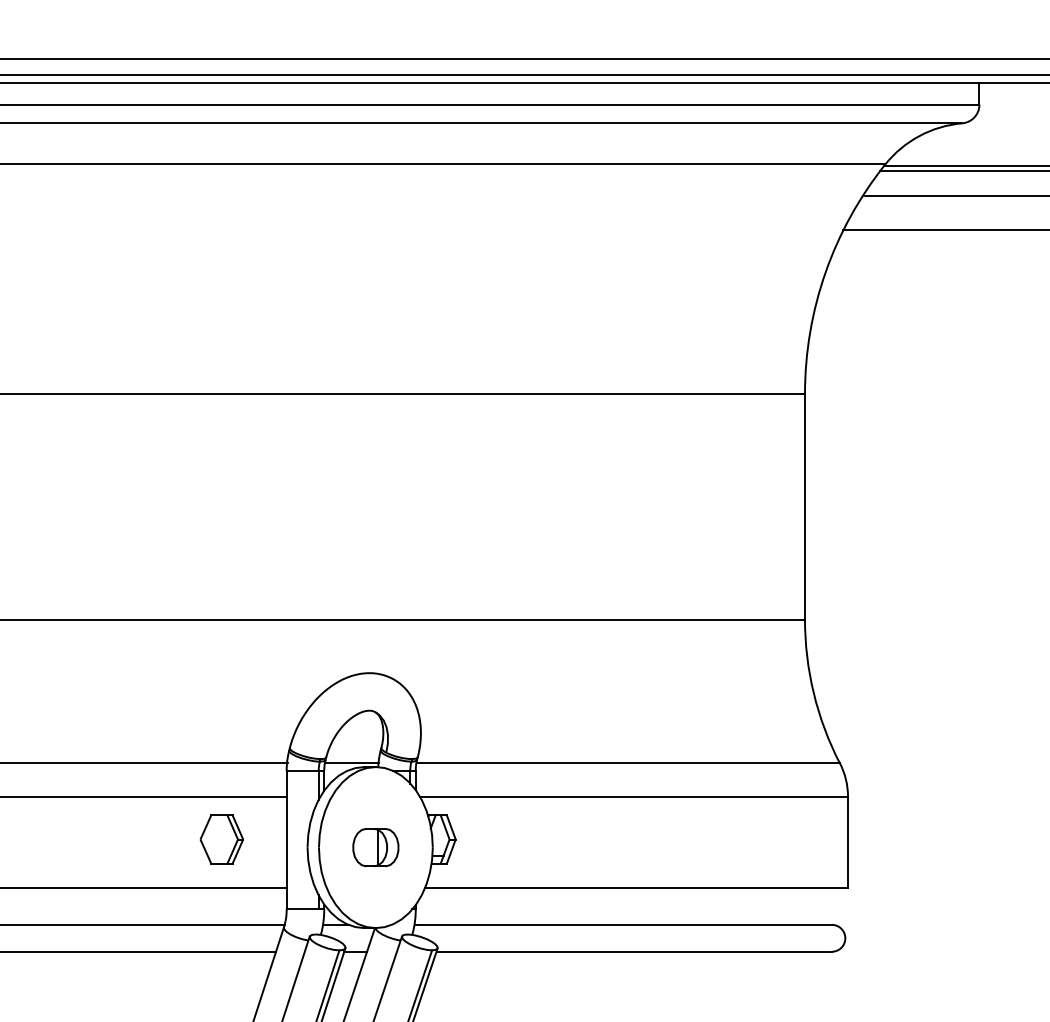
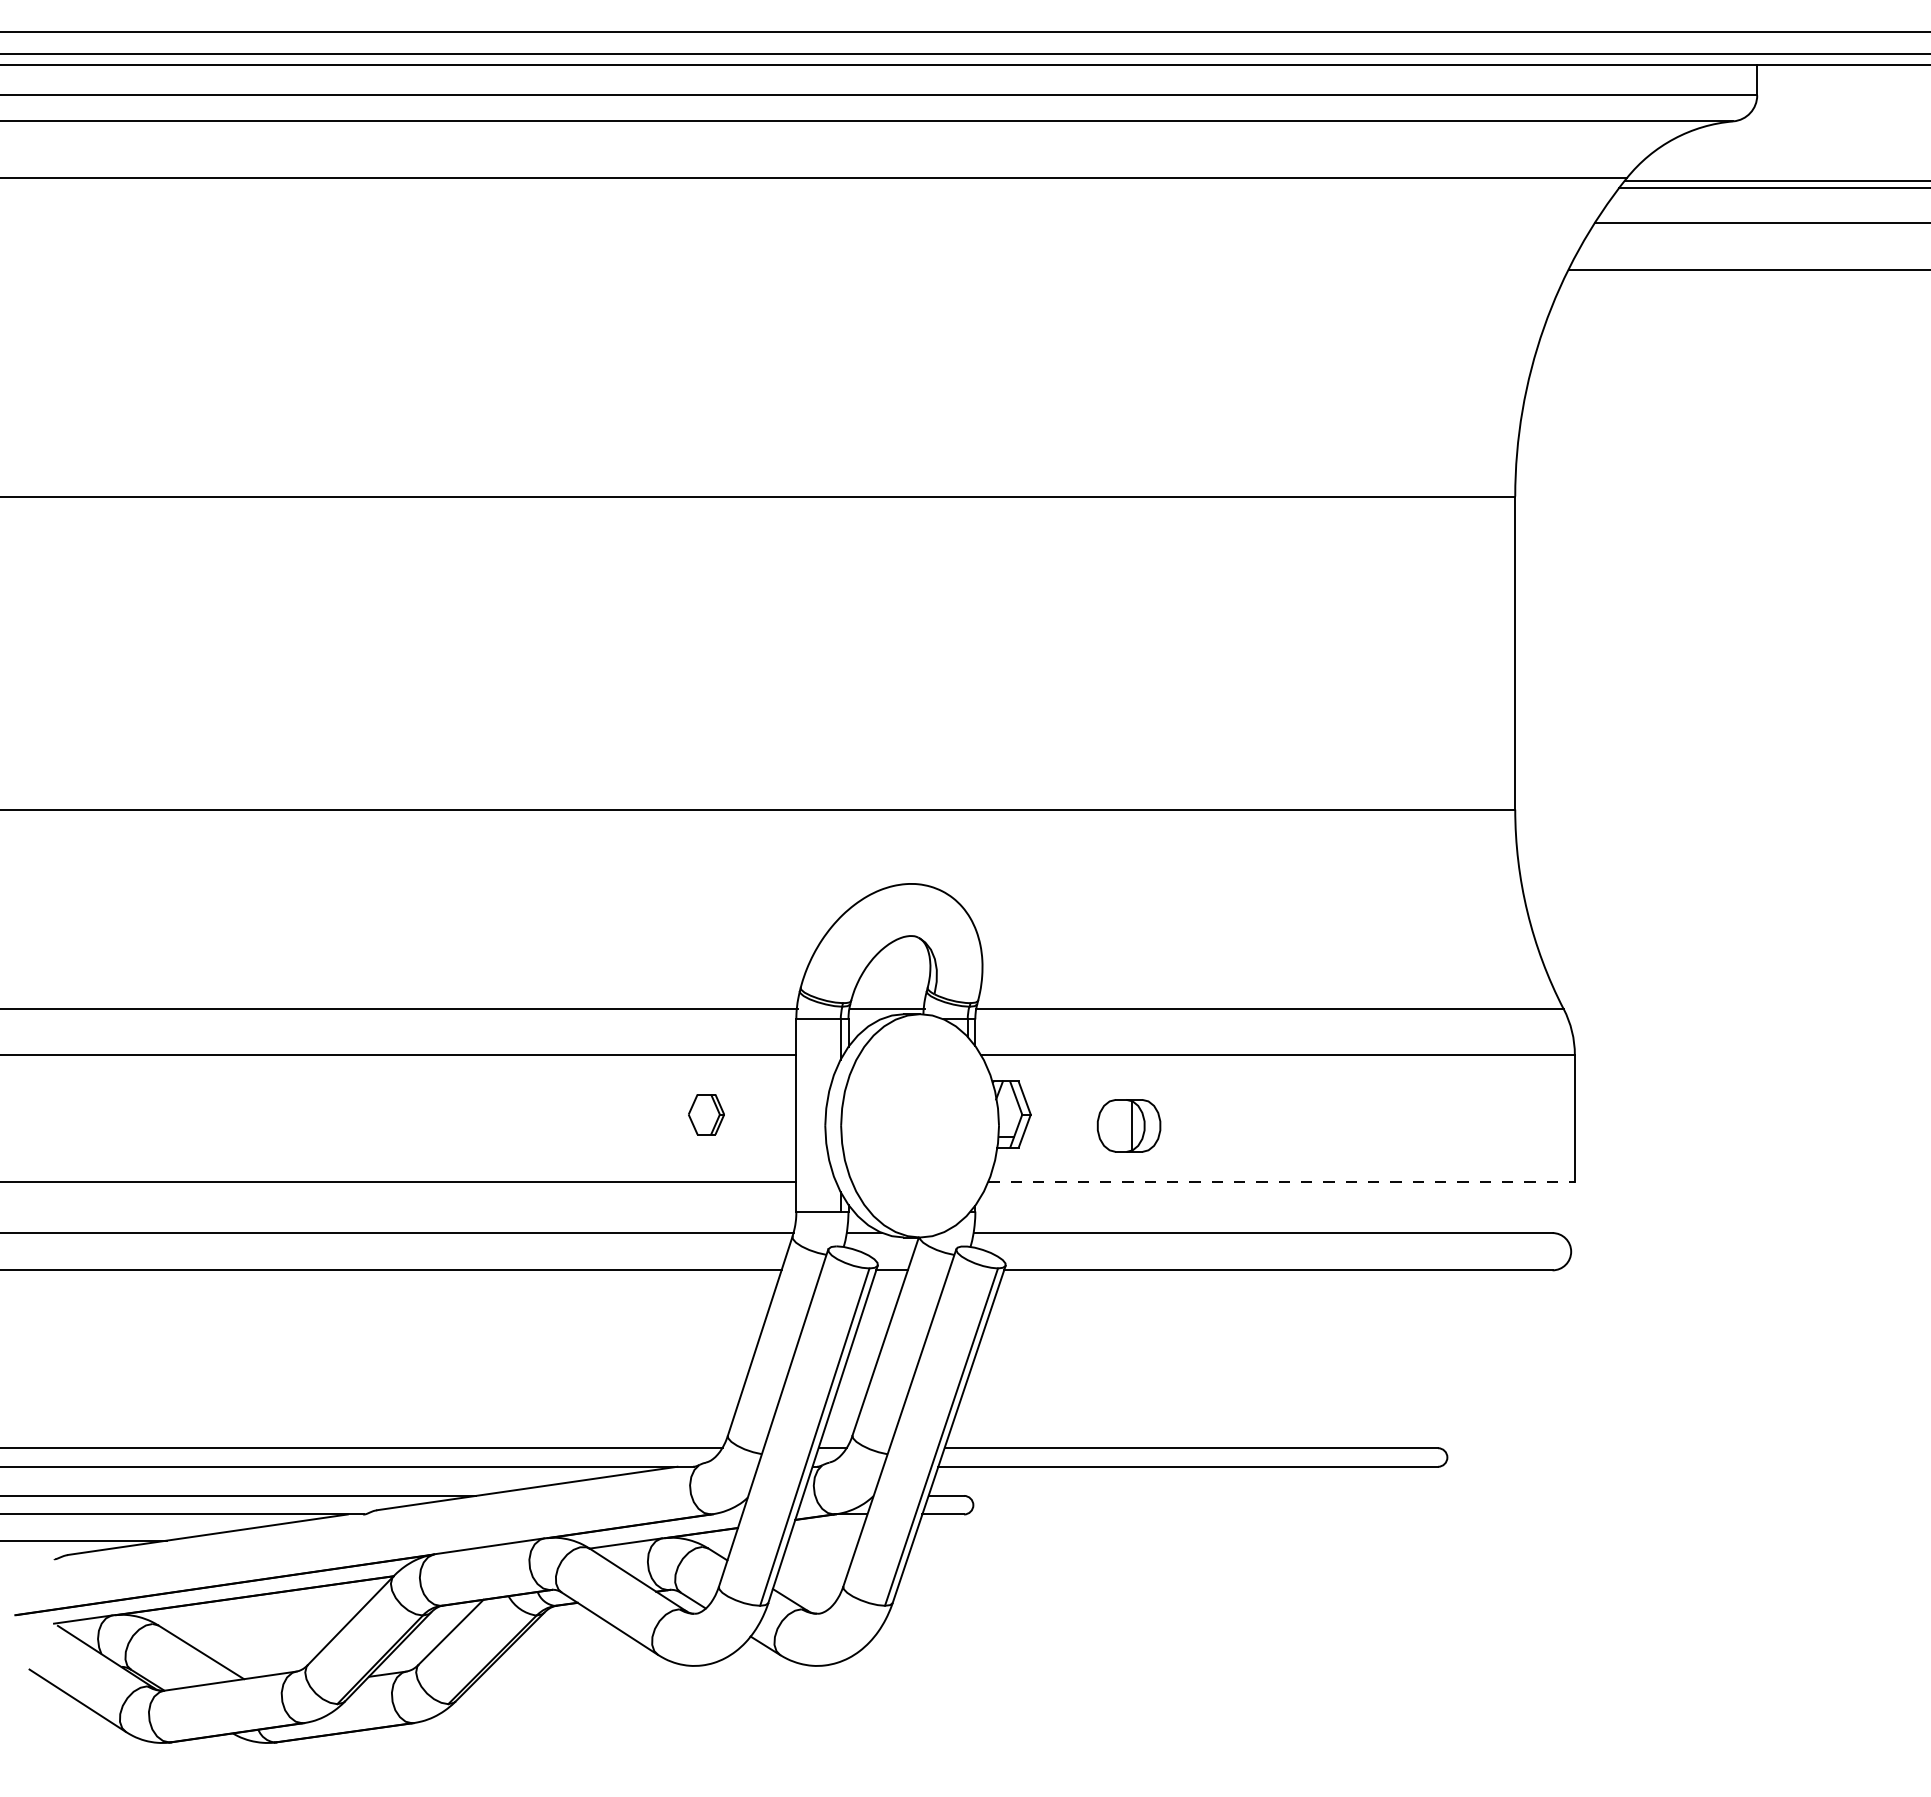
part: (221, 839) -> (706, 1114), size x0.6
part: (375, 847) -> (1128, 1125), moved
line: (637, 887) -> (1282, 1181), solid -> dashed

